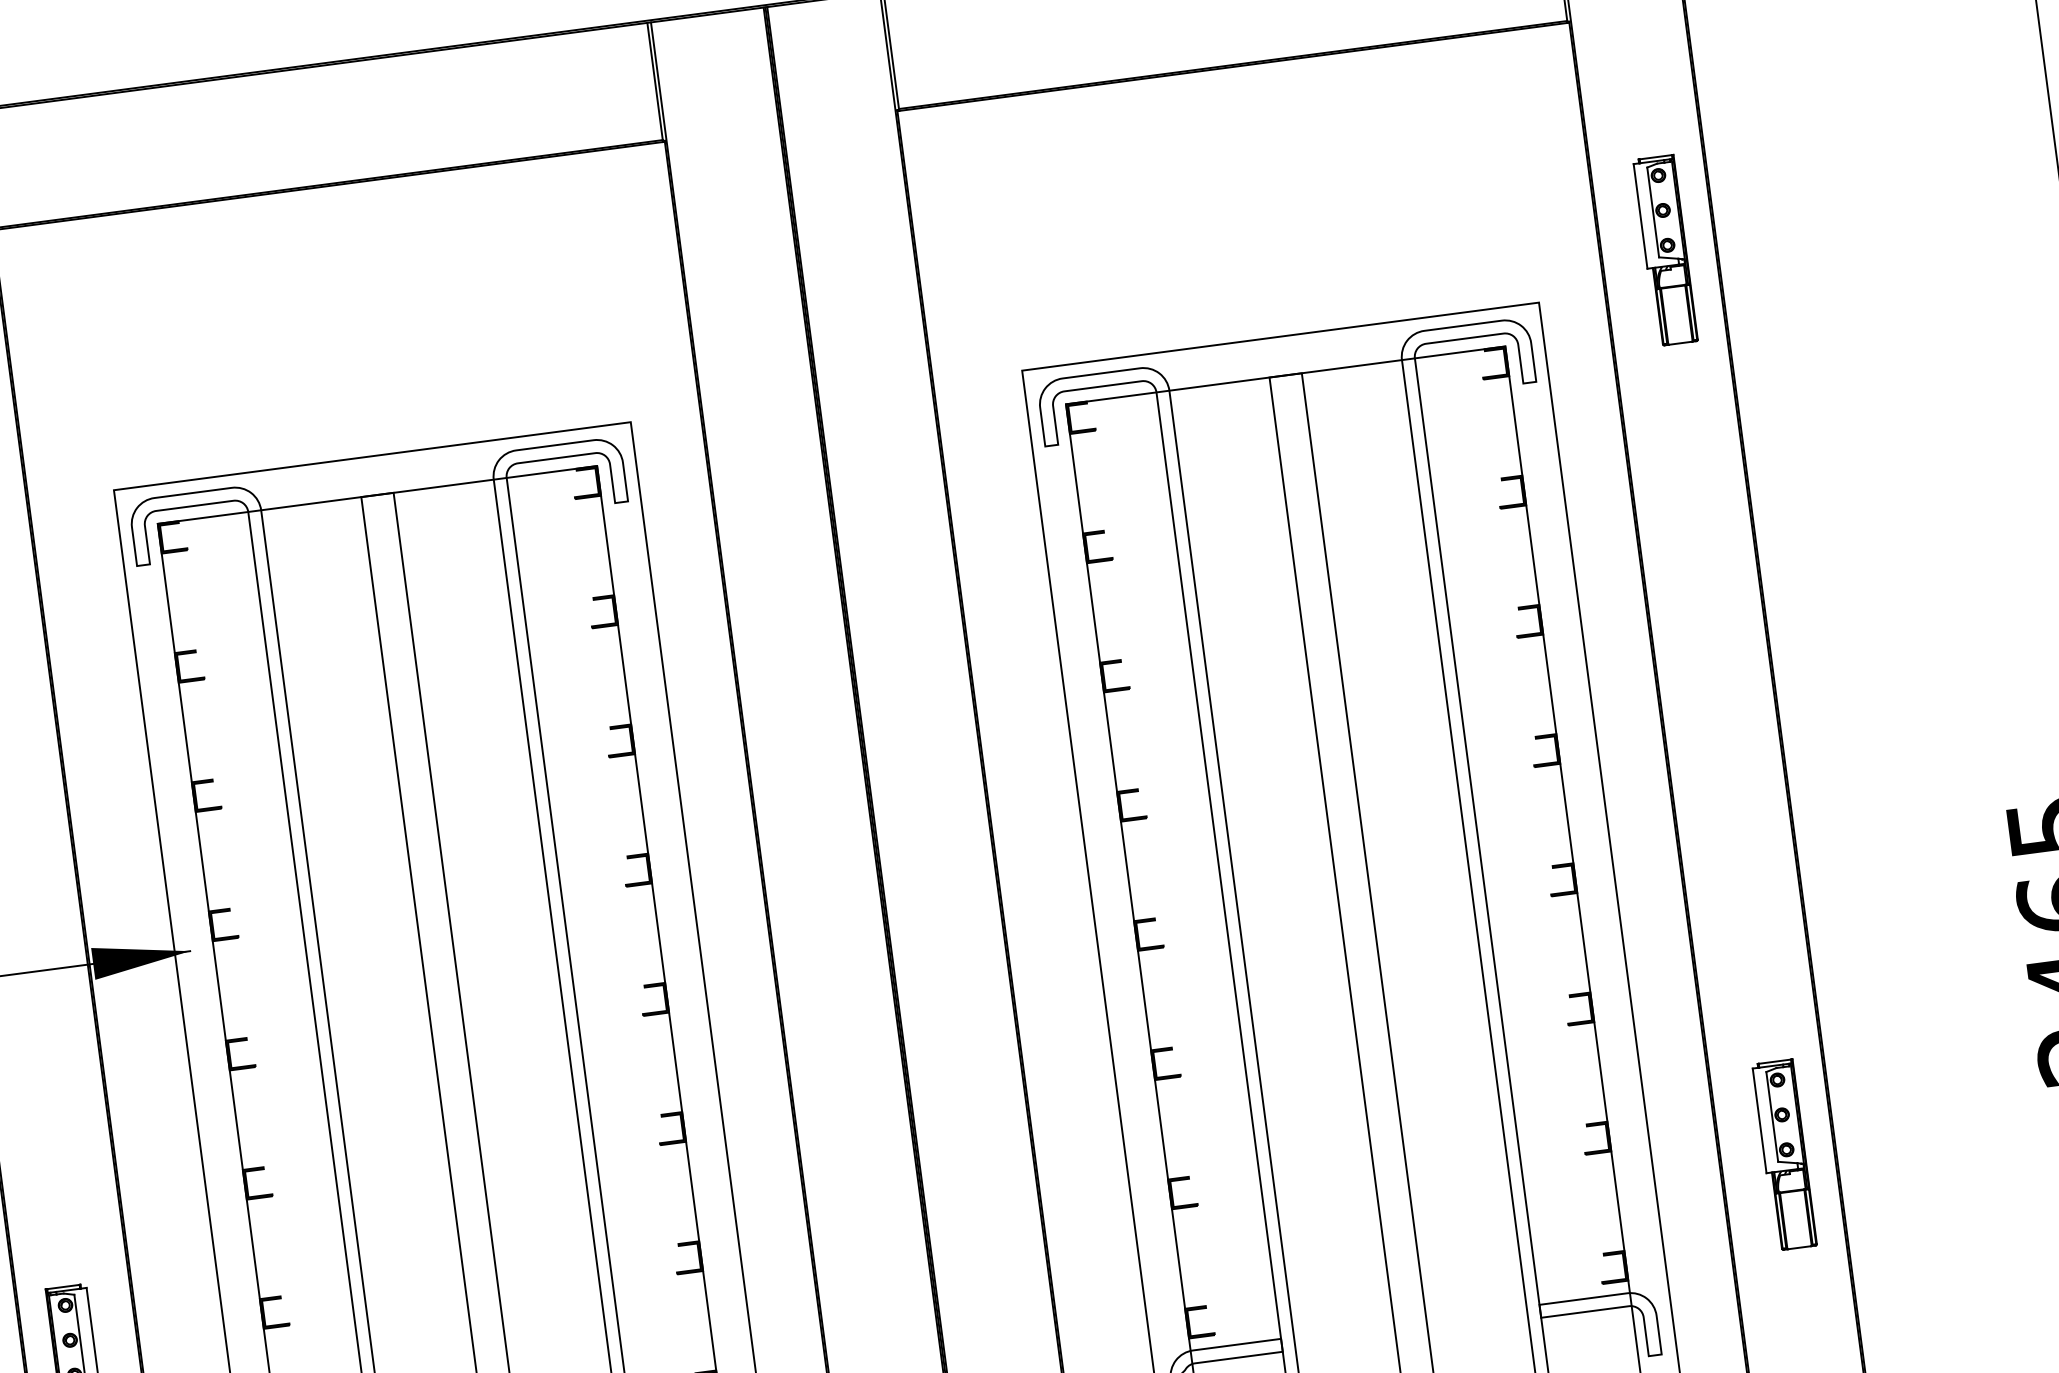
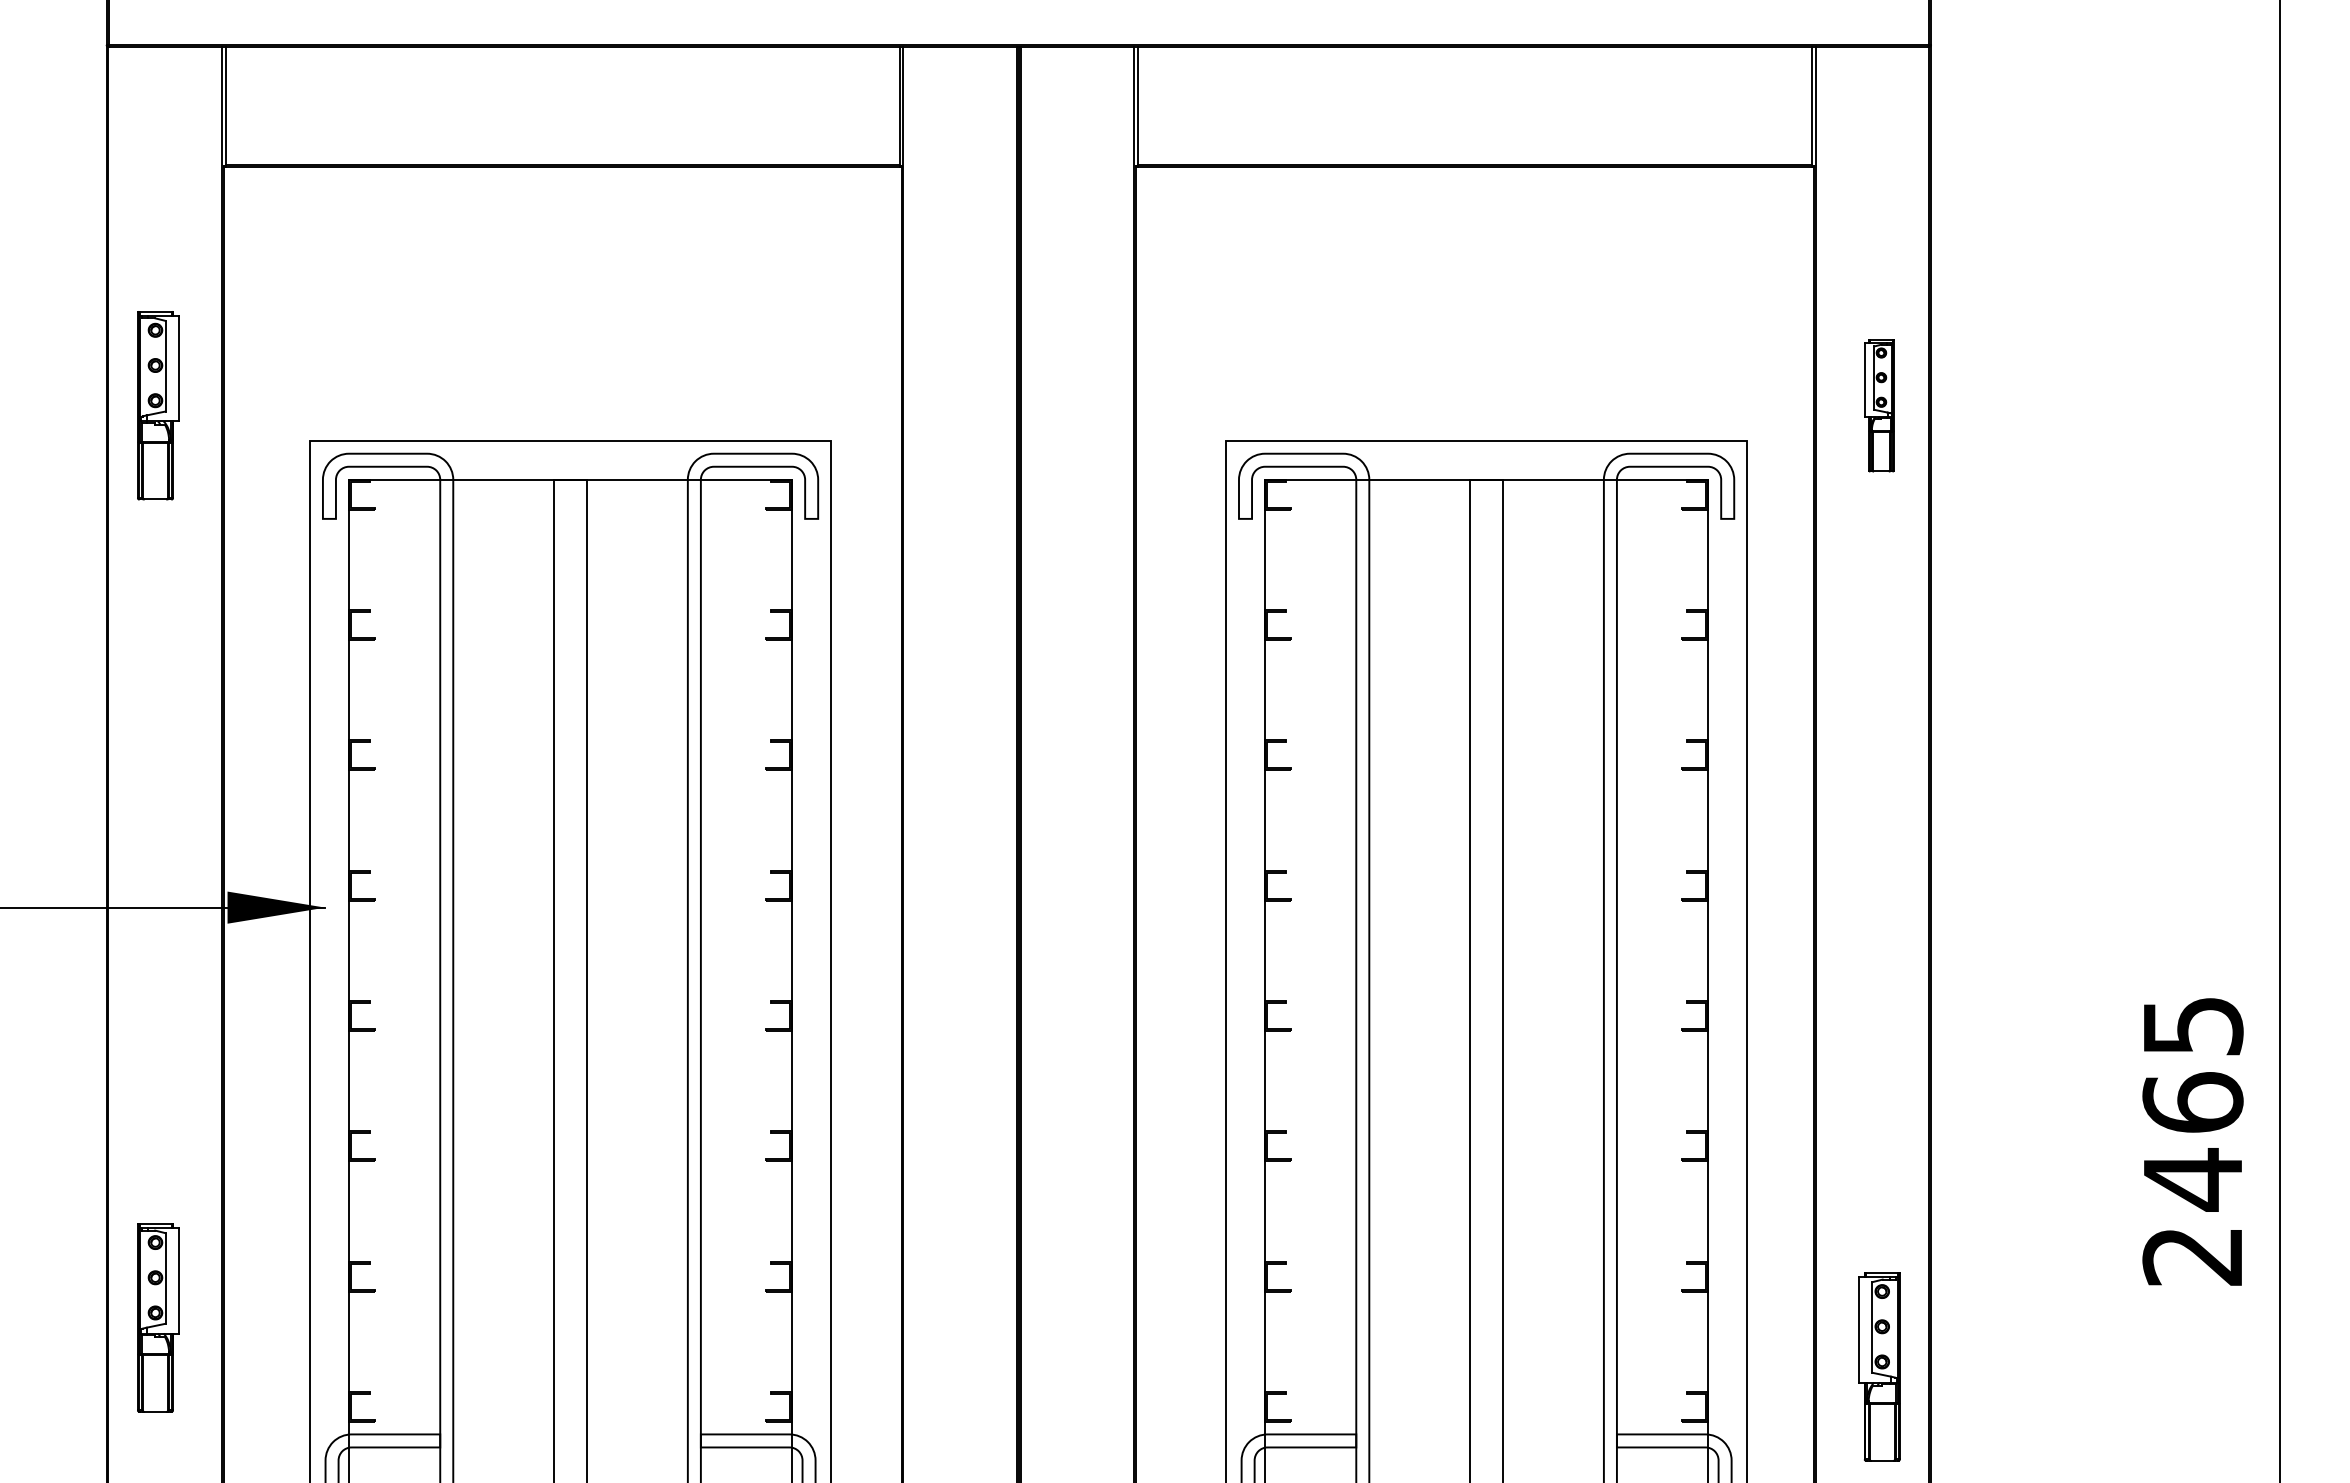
part: (1665, 250) -> (1879, 405), size x0.7
part: (1784, 1154) -> (1879, 1366), moved

